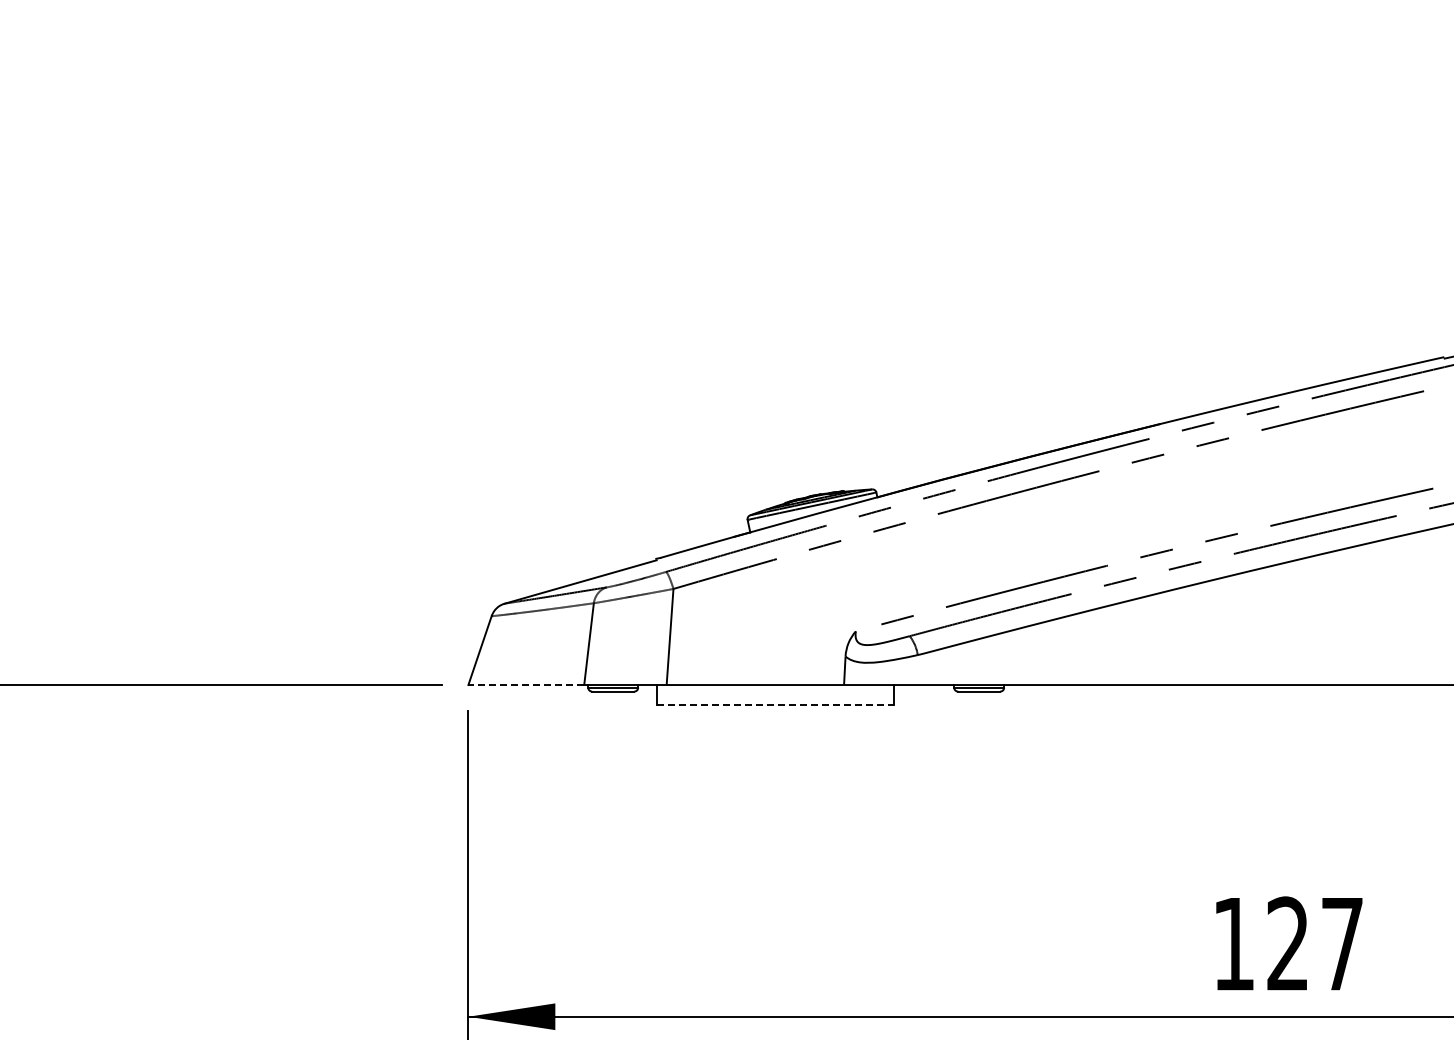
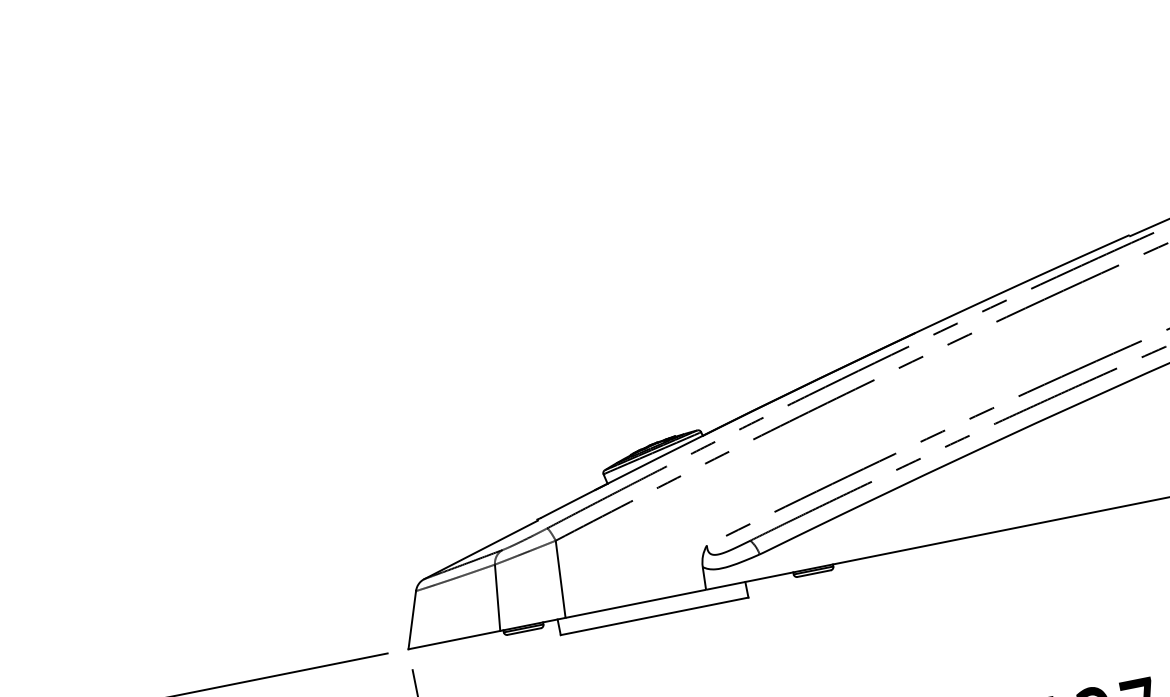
line: (526, 685) -> (454, 640), dashed -> solid
line: (775, 704) -> (654, 616), dashed -> solid

